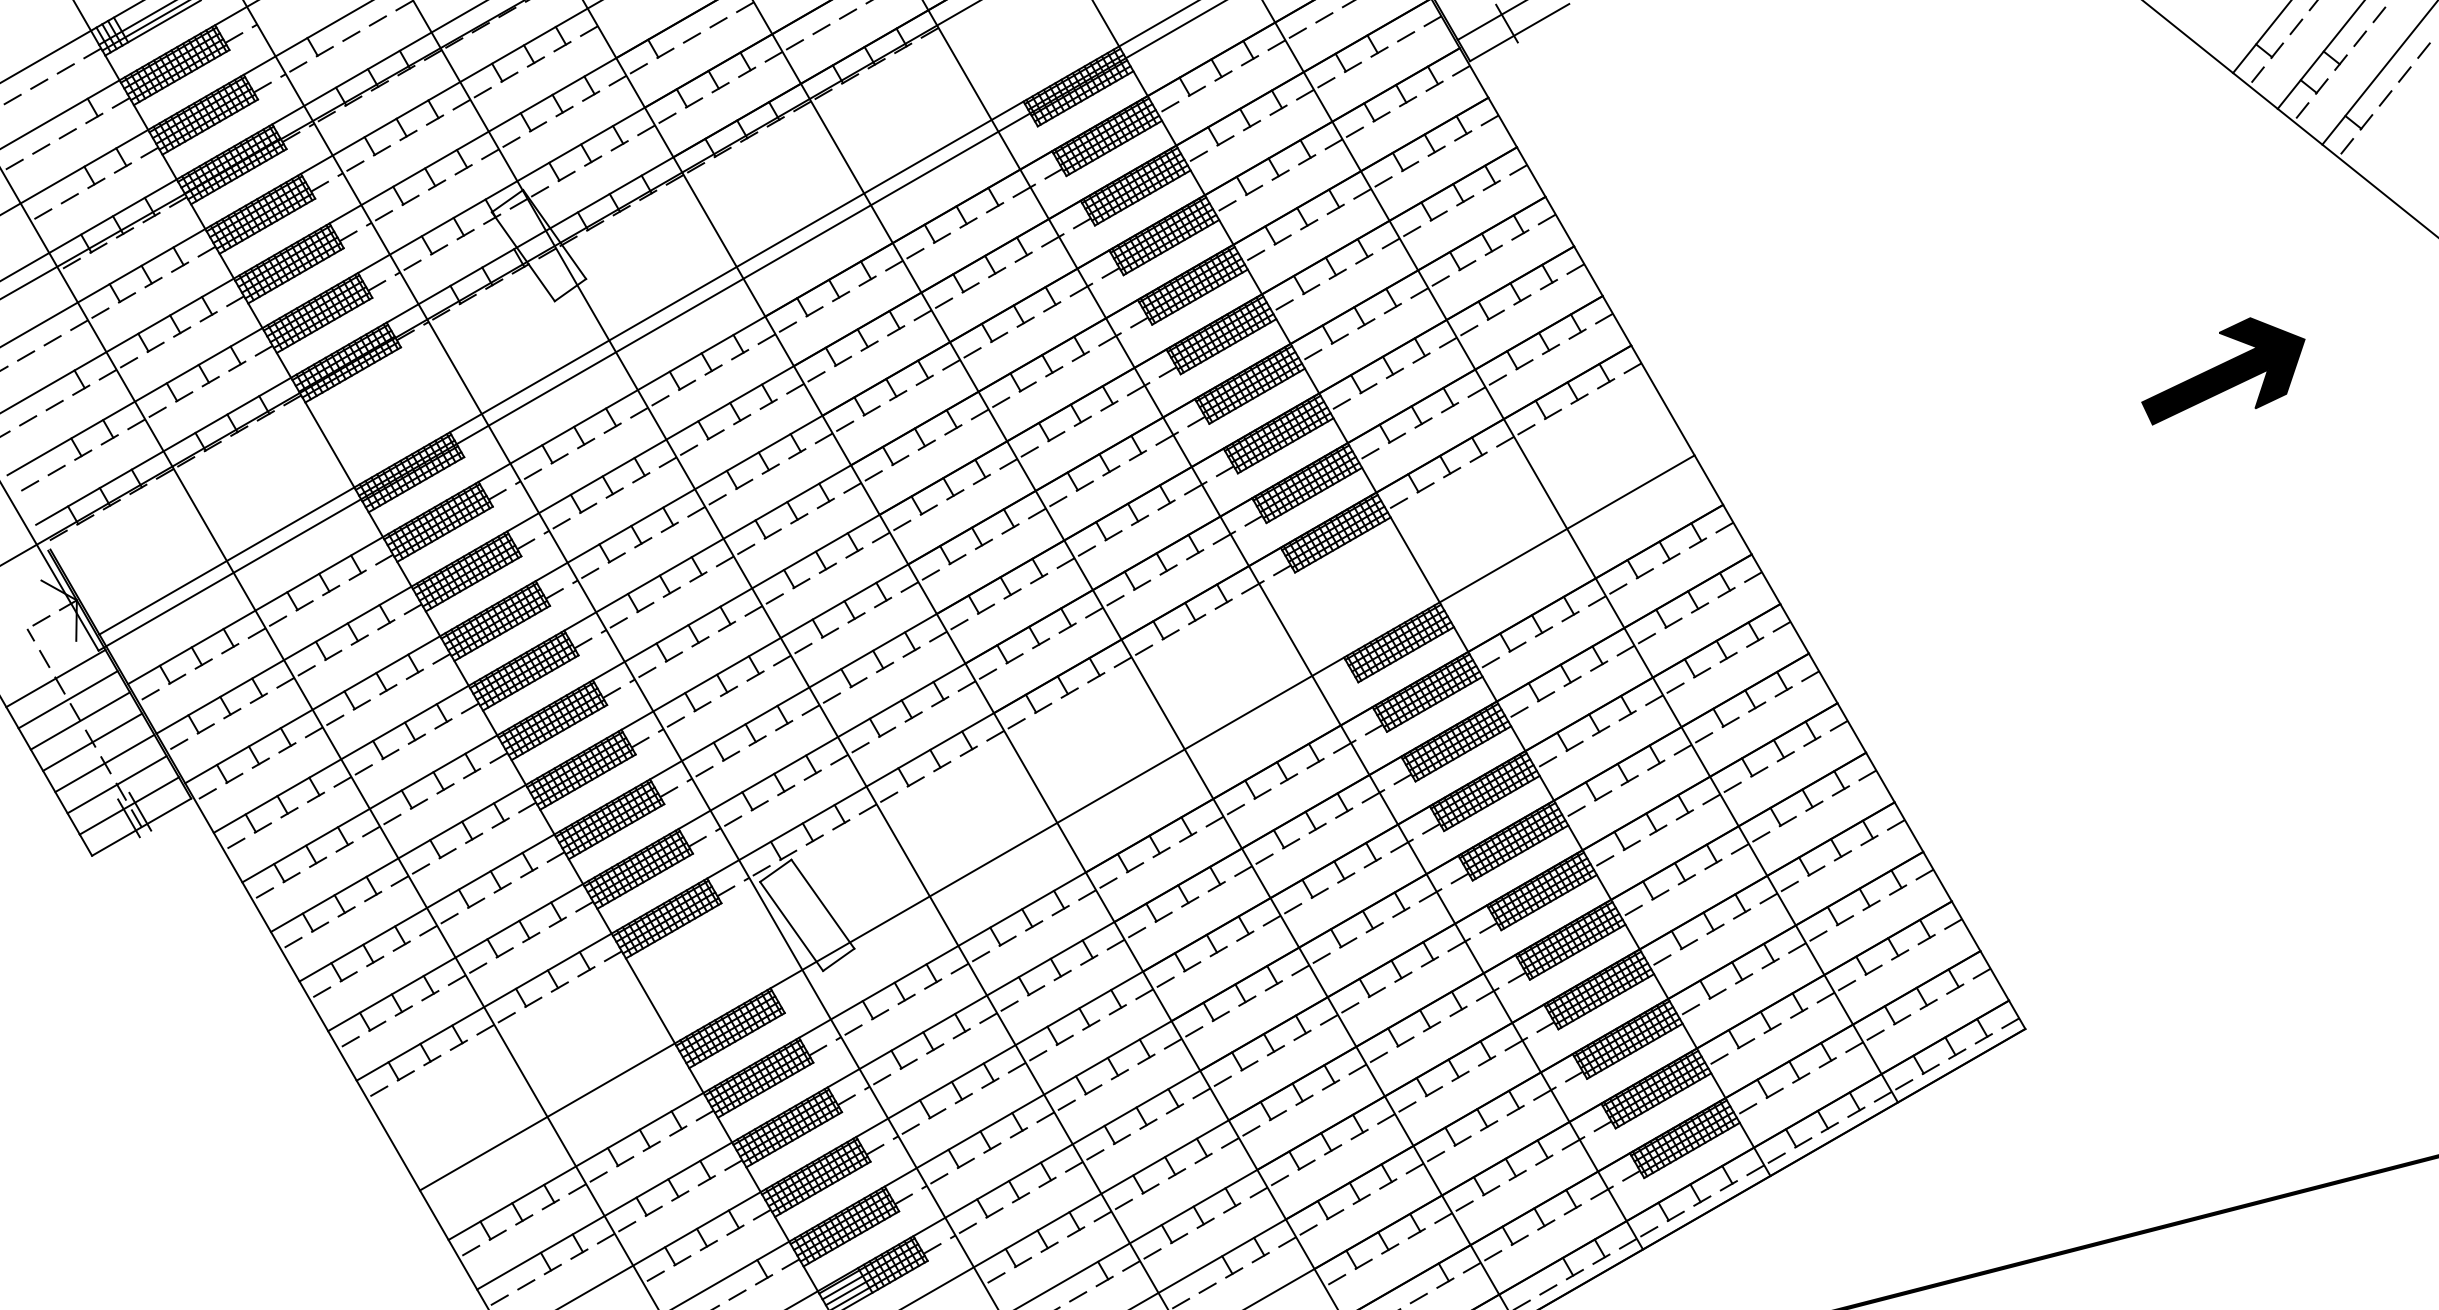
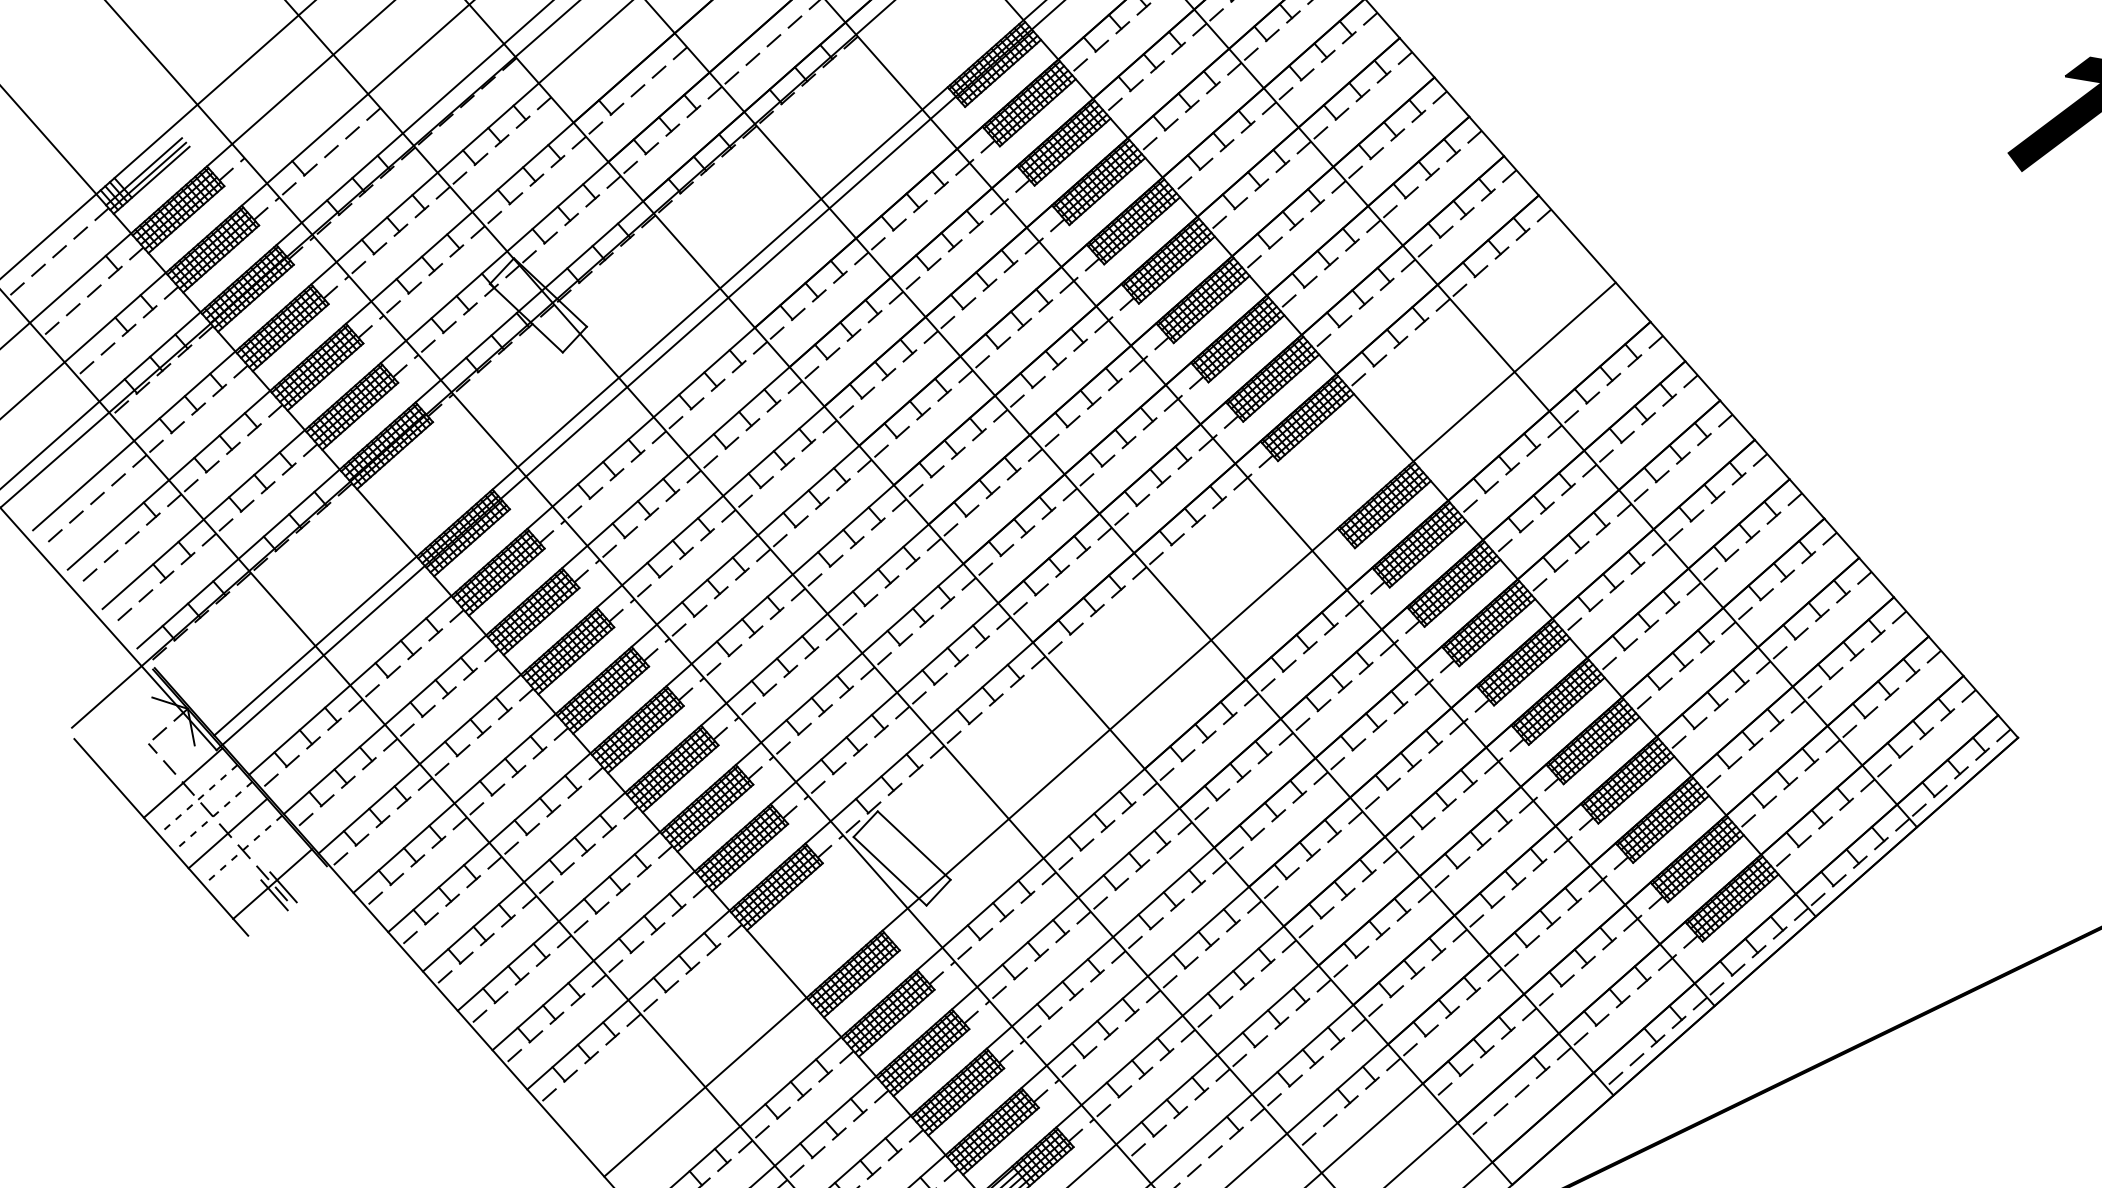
line: (67, 699) -> (197, 799), solid -> dashed
line: (79, 721) -> (212, 817), solid -> dashed
line: (104, 763) -> (242, 850), solid -> dashed
line: (116, 784) -> (257, 867), removed
line: (141, 826) -> (287, 900), removed

